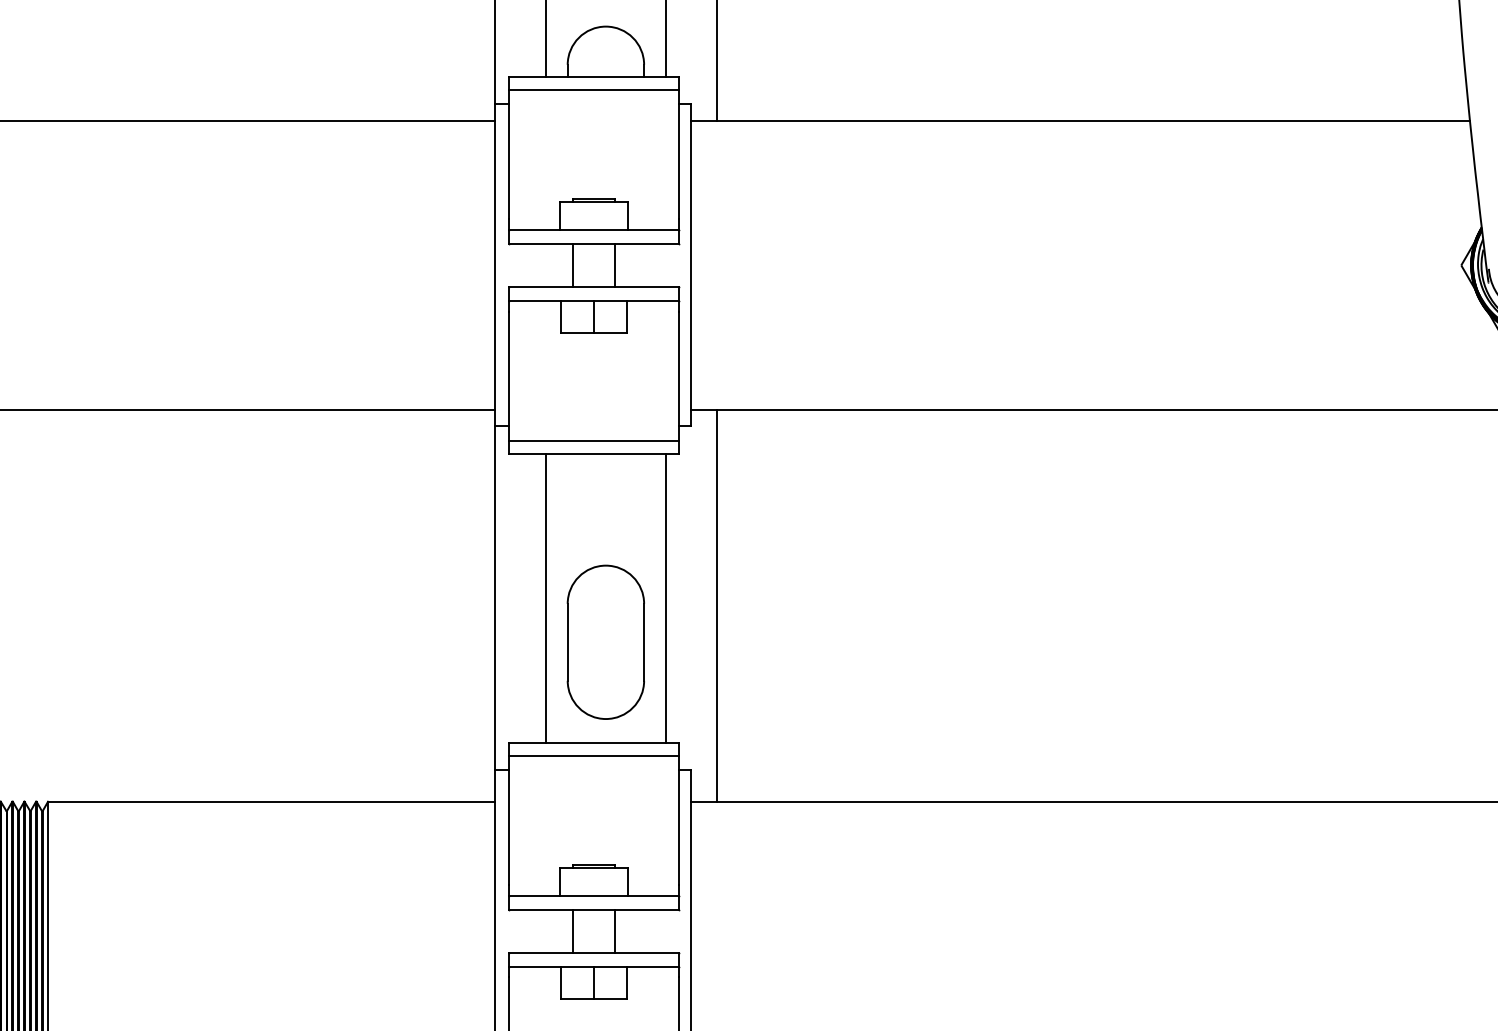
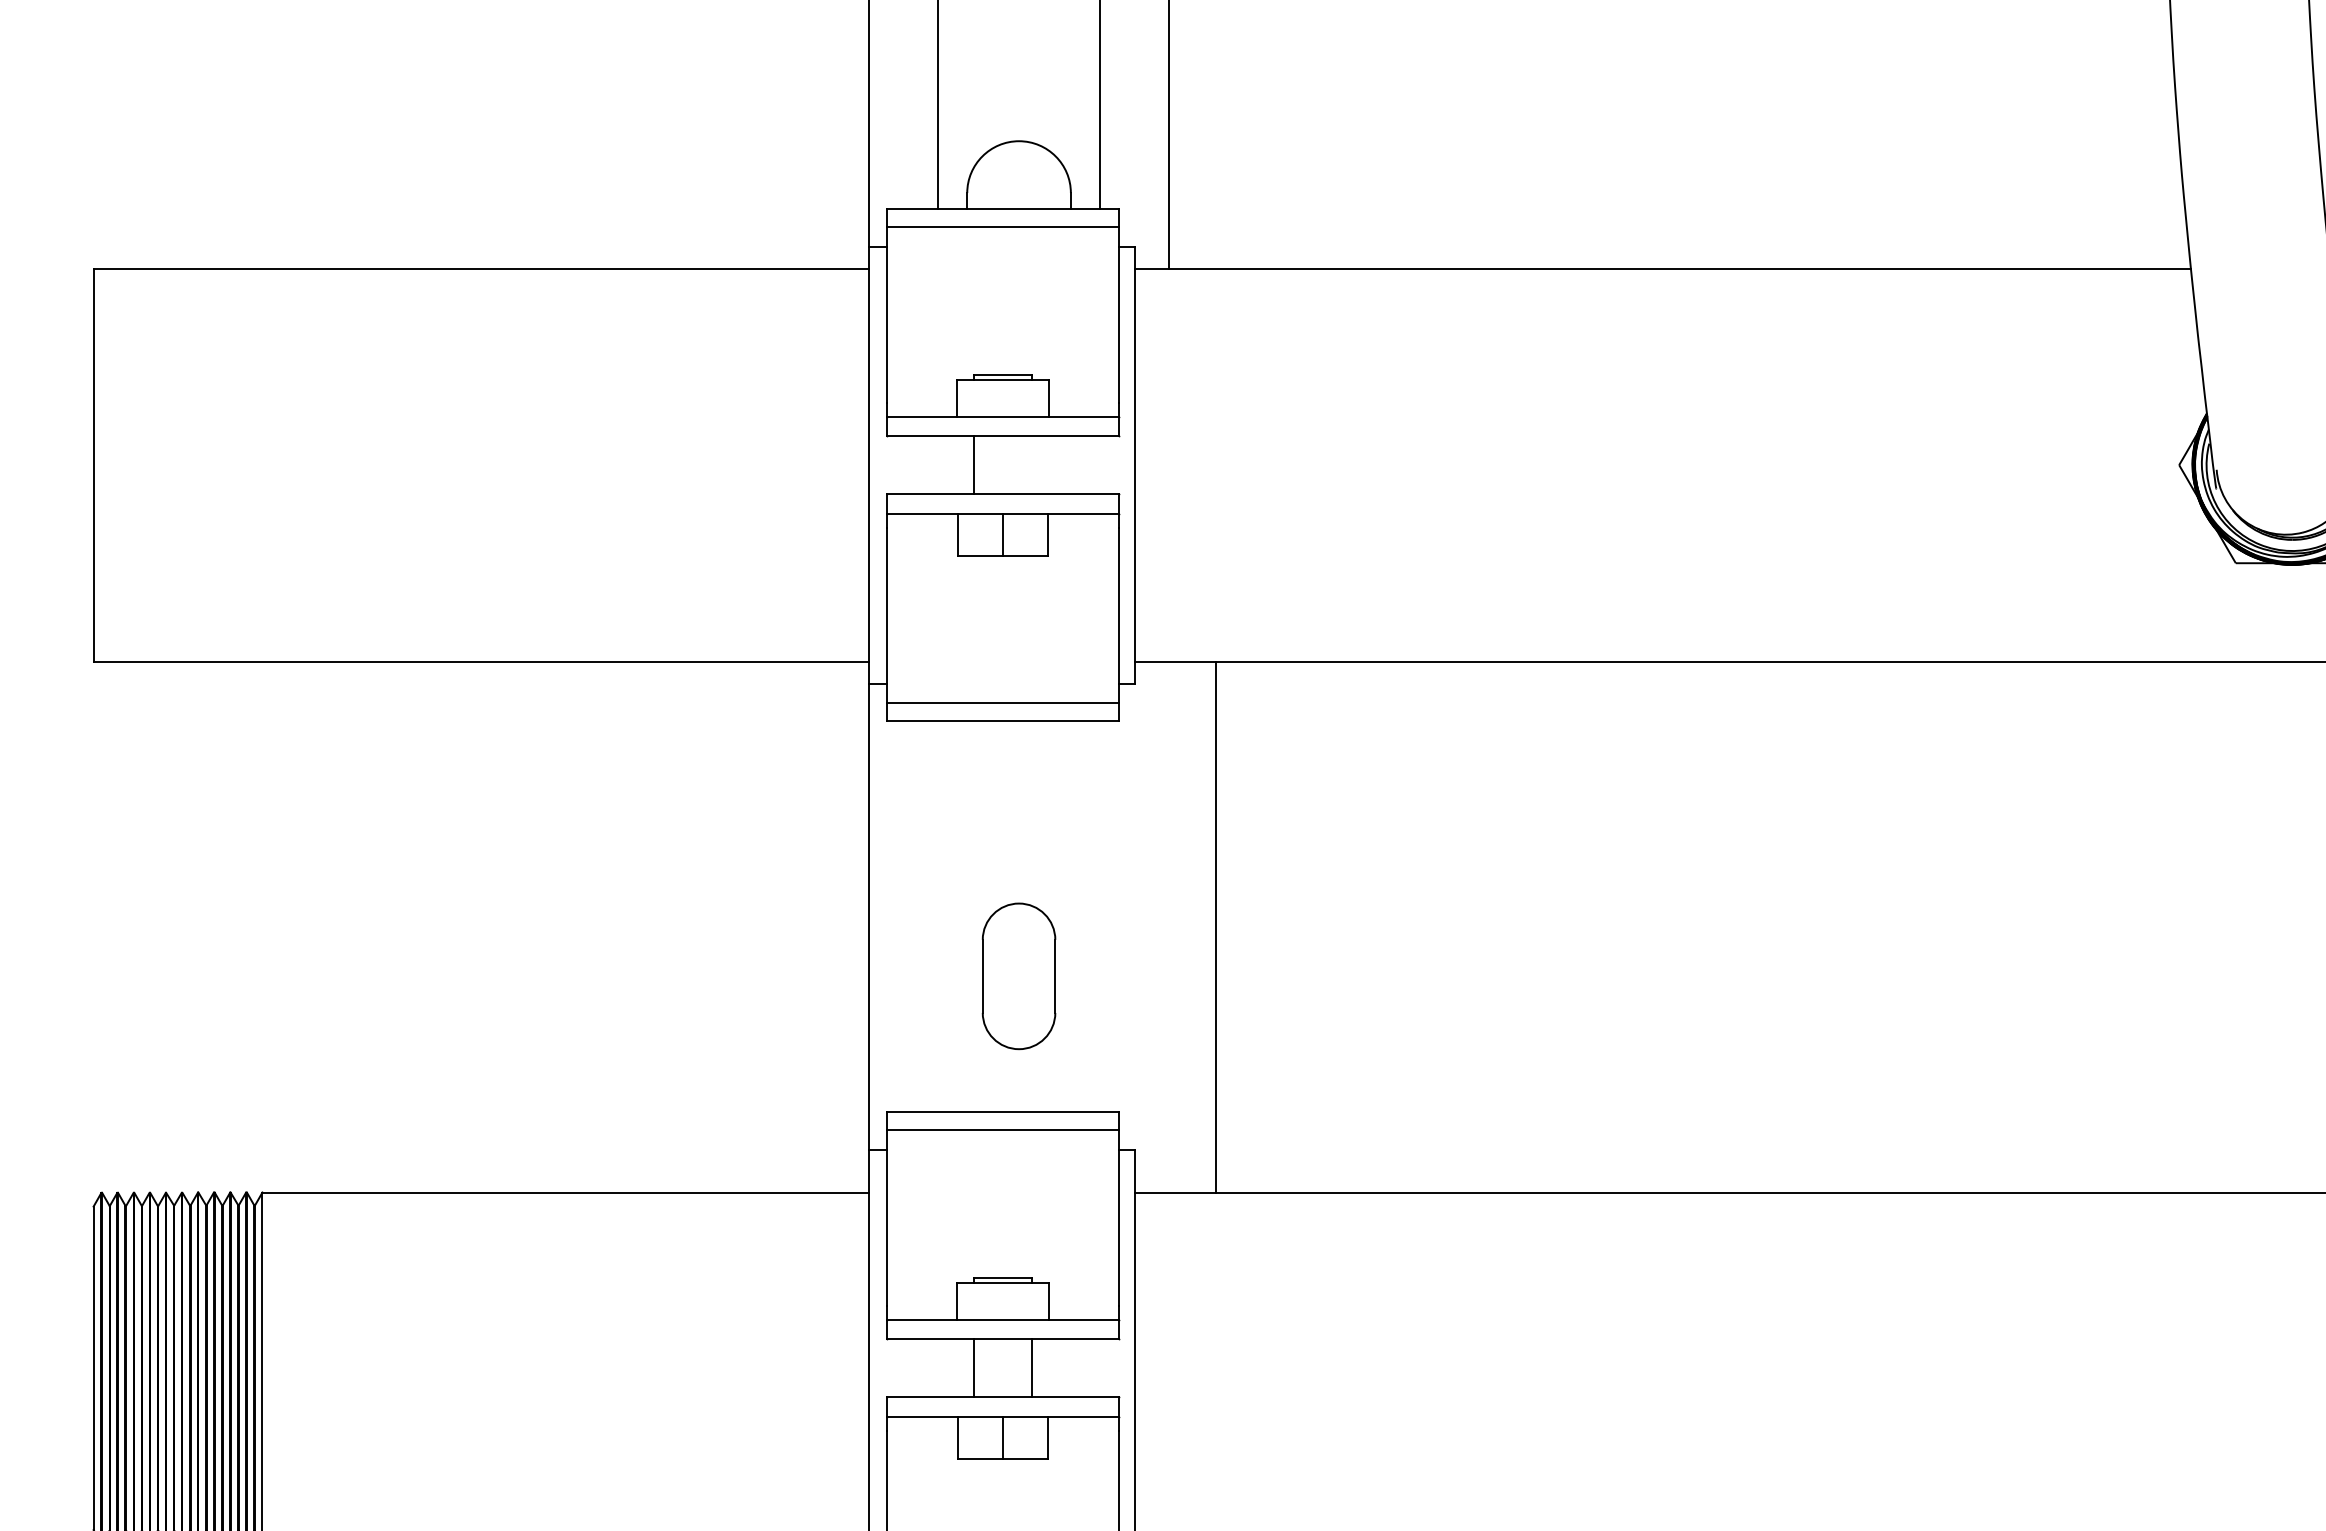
line: (615, 265) -> (1032, 465), removed
line: (546, 598) -> (938, 916), removed
line: (665, 598) -> (1100, 916), removed
line: (716, 605) -> (1216, 926), moved
part: (605, 642) -> (1018, 976), size x0.7

